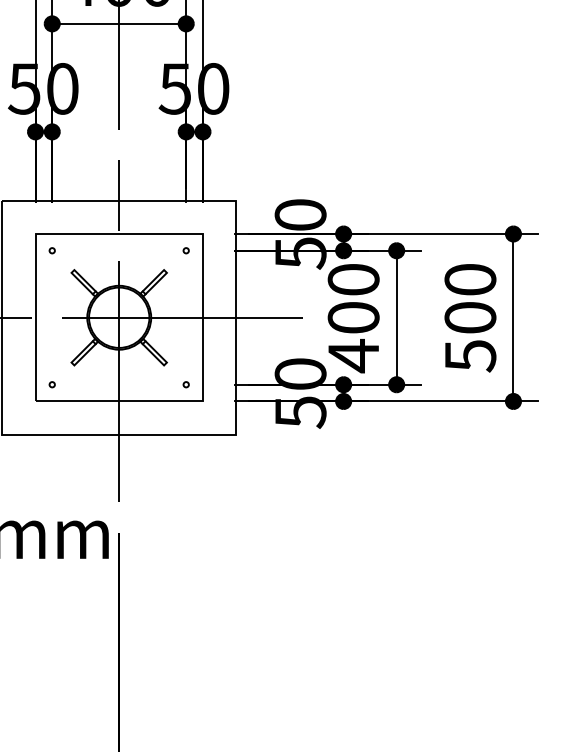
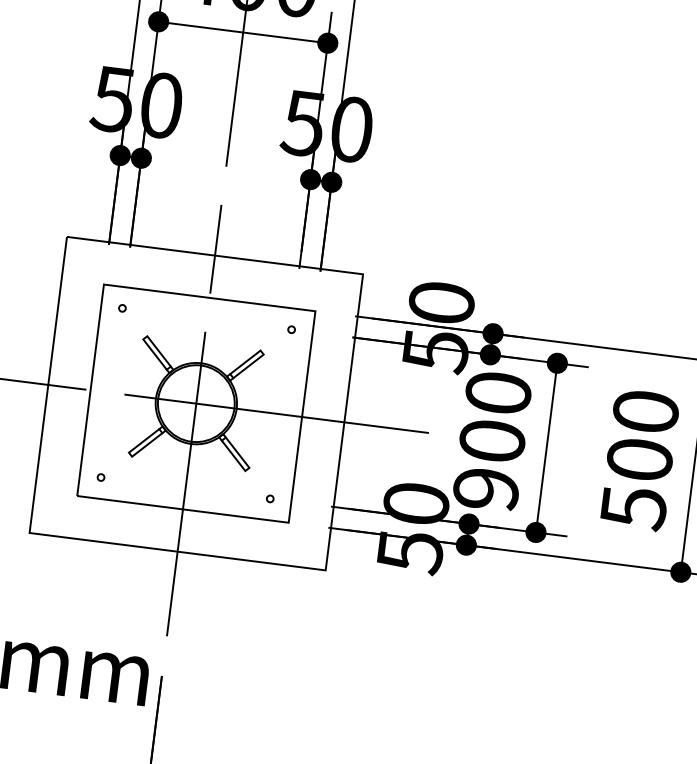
text: (353, 355) -> (486, 488), 400 -> 900

